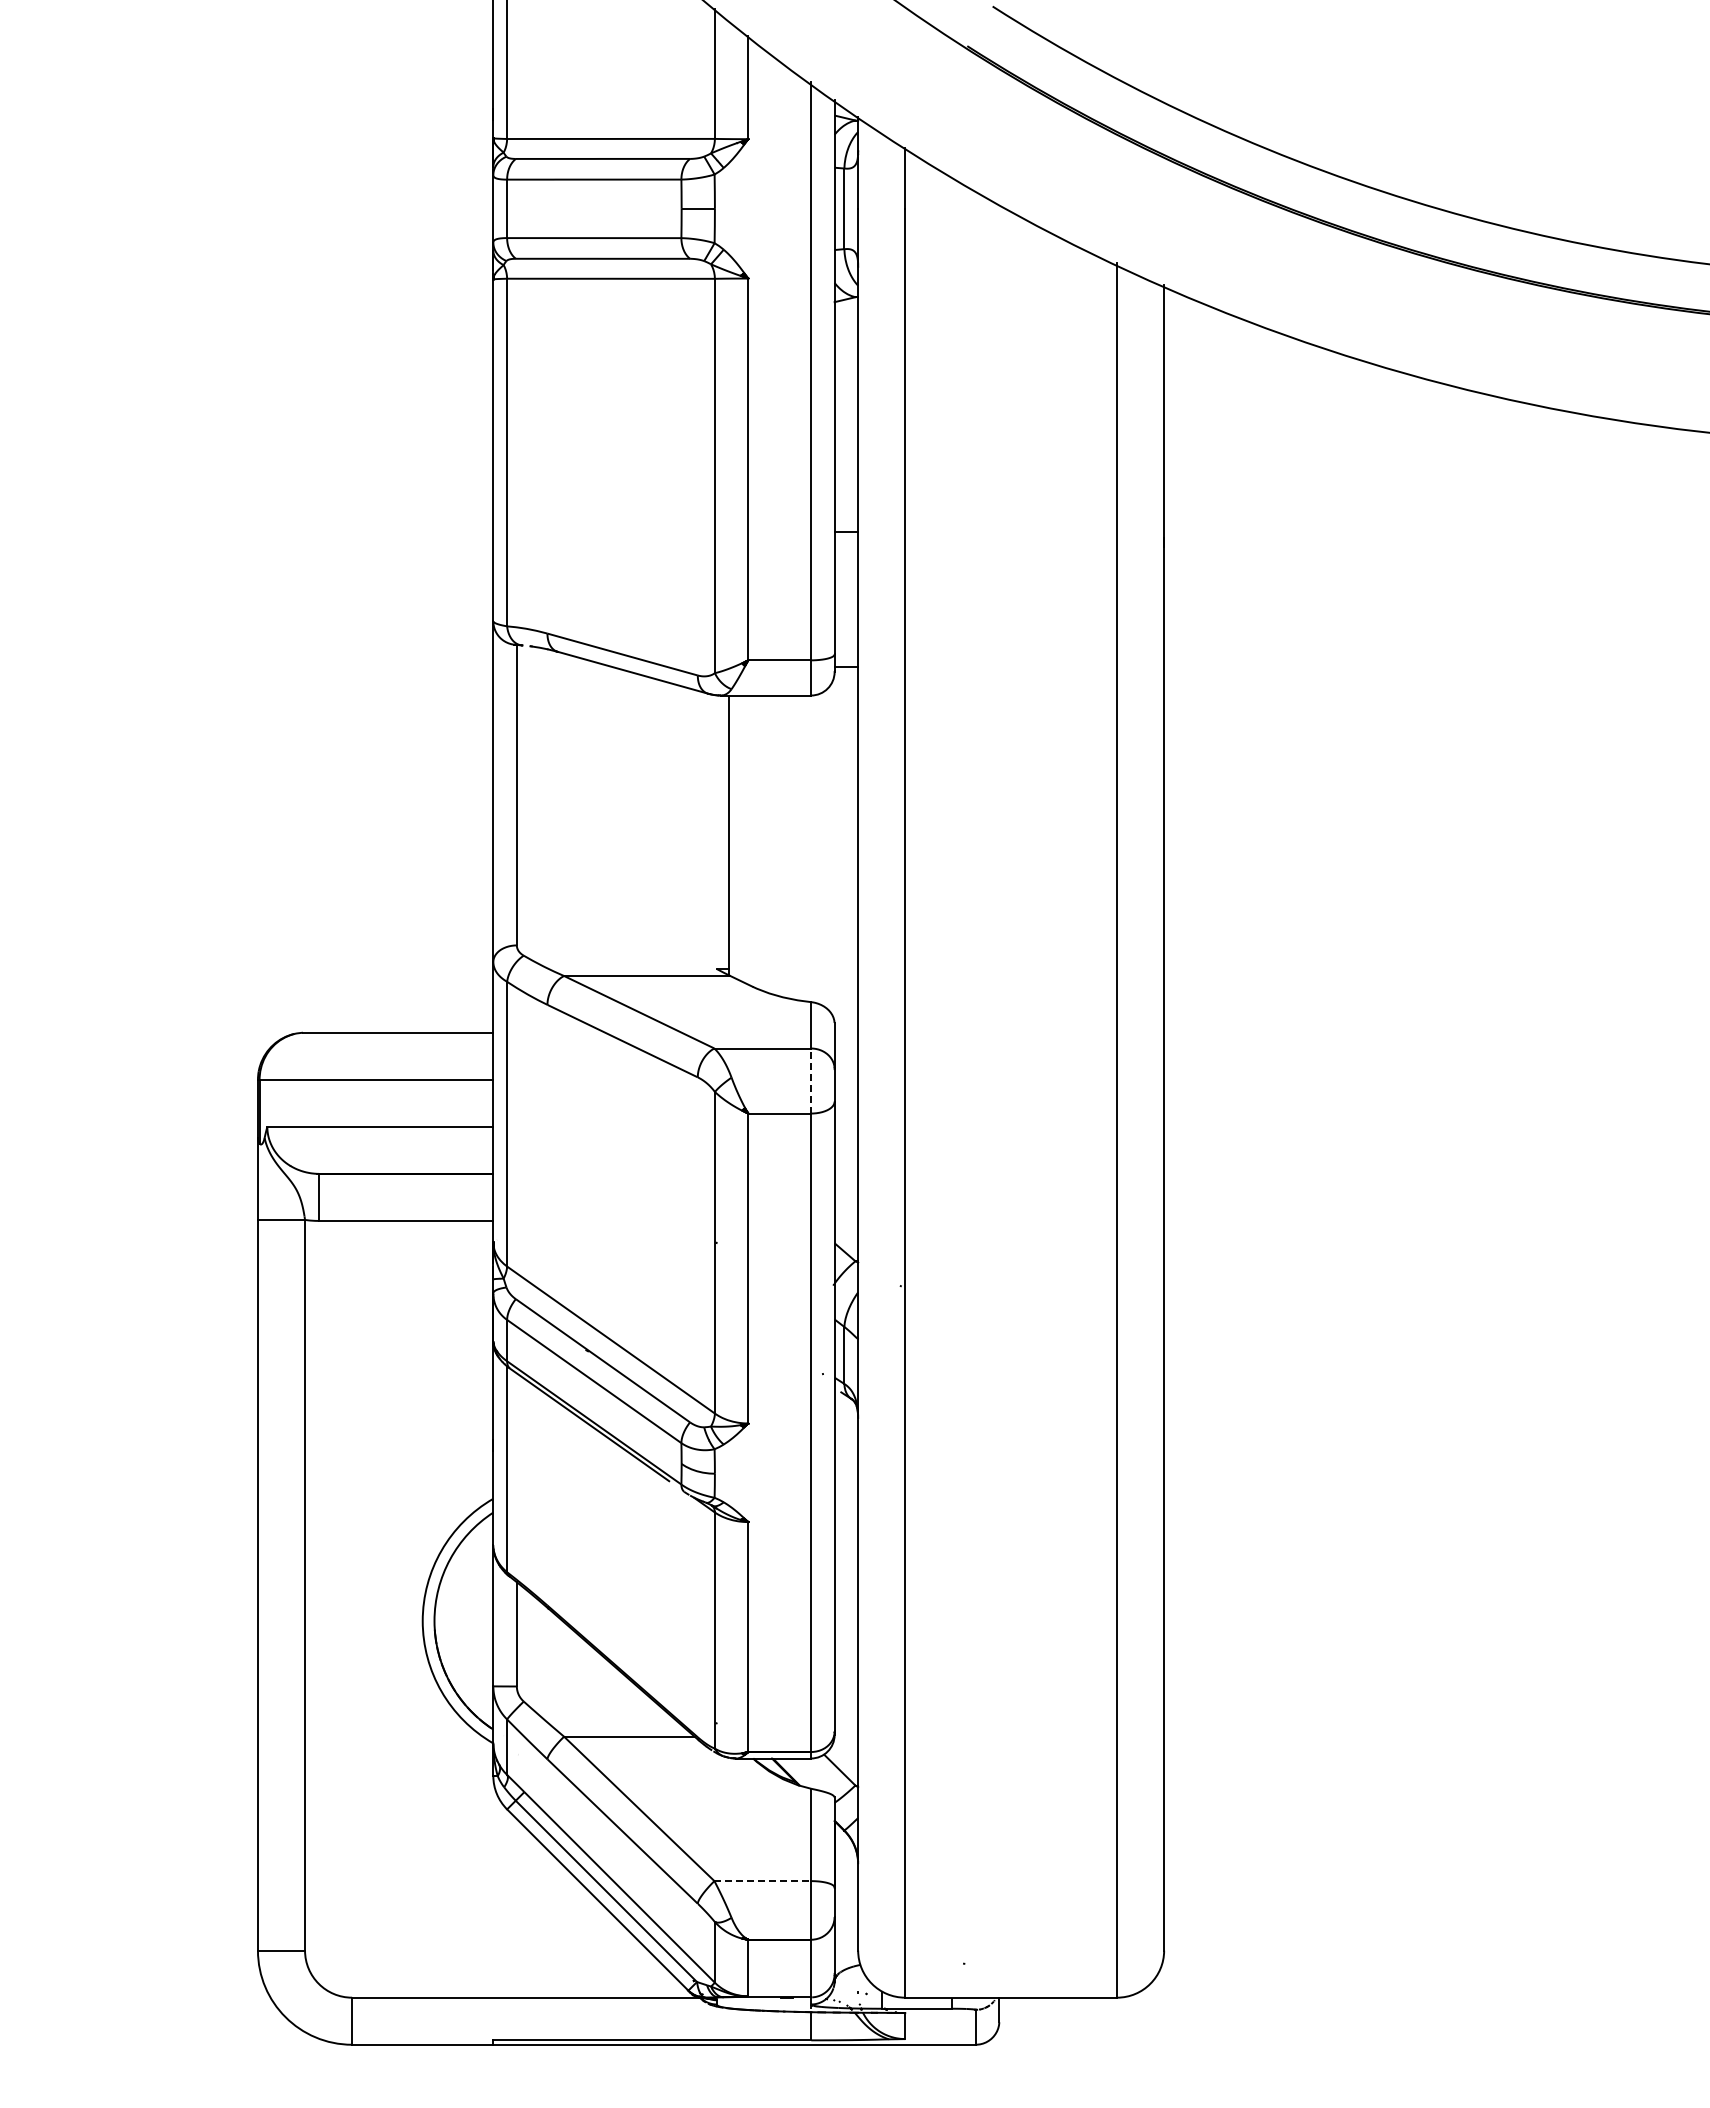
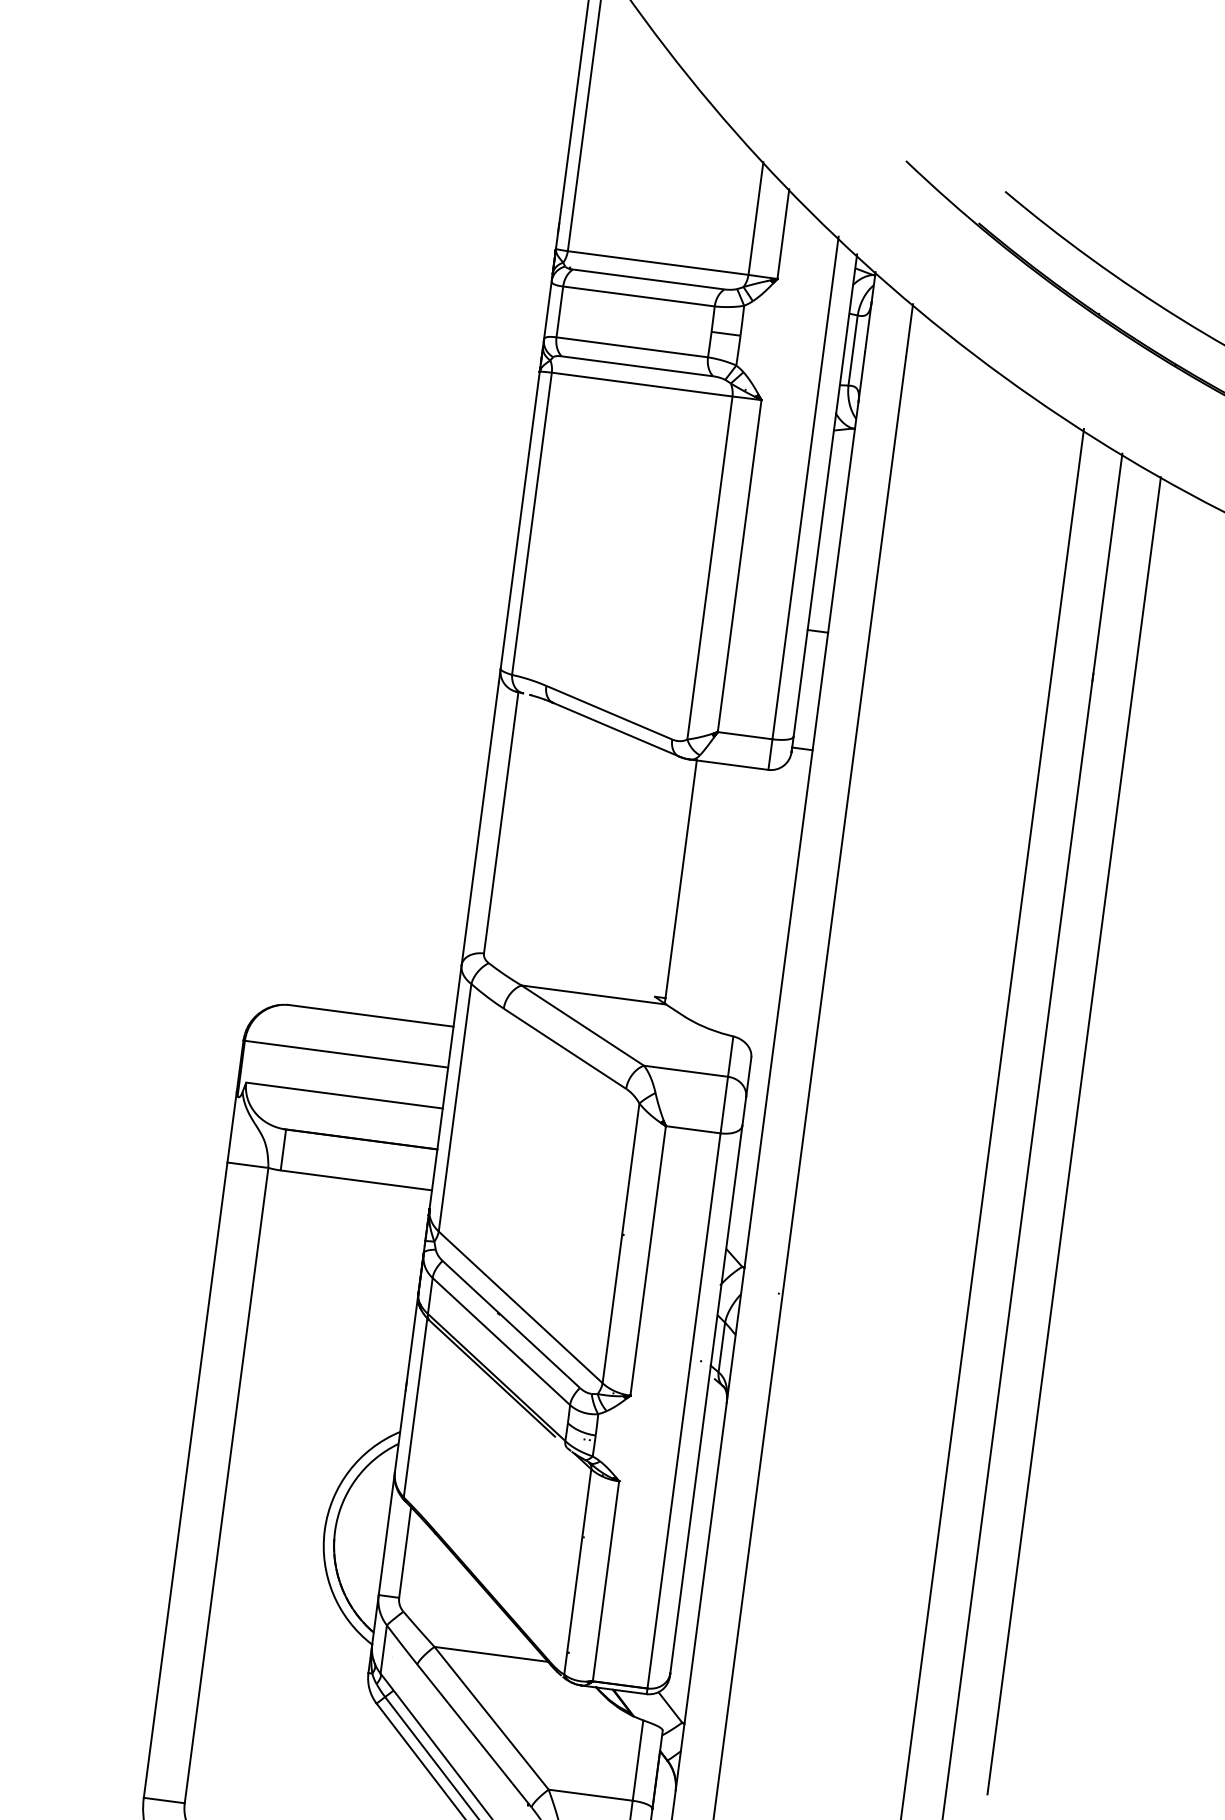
line: (1211, 1063) -> (1074, 1135), added
line: (811, 1081) -> (724, 1105), dashed -> solid
line: (763, 1881) -> (591, 1795), dashed -> solid

